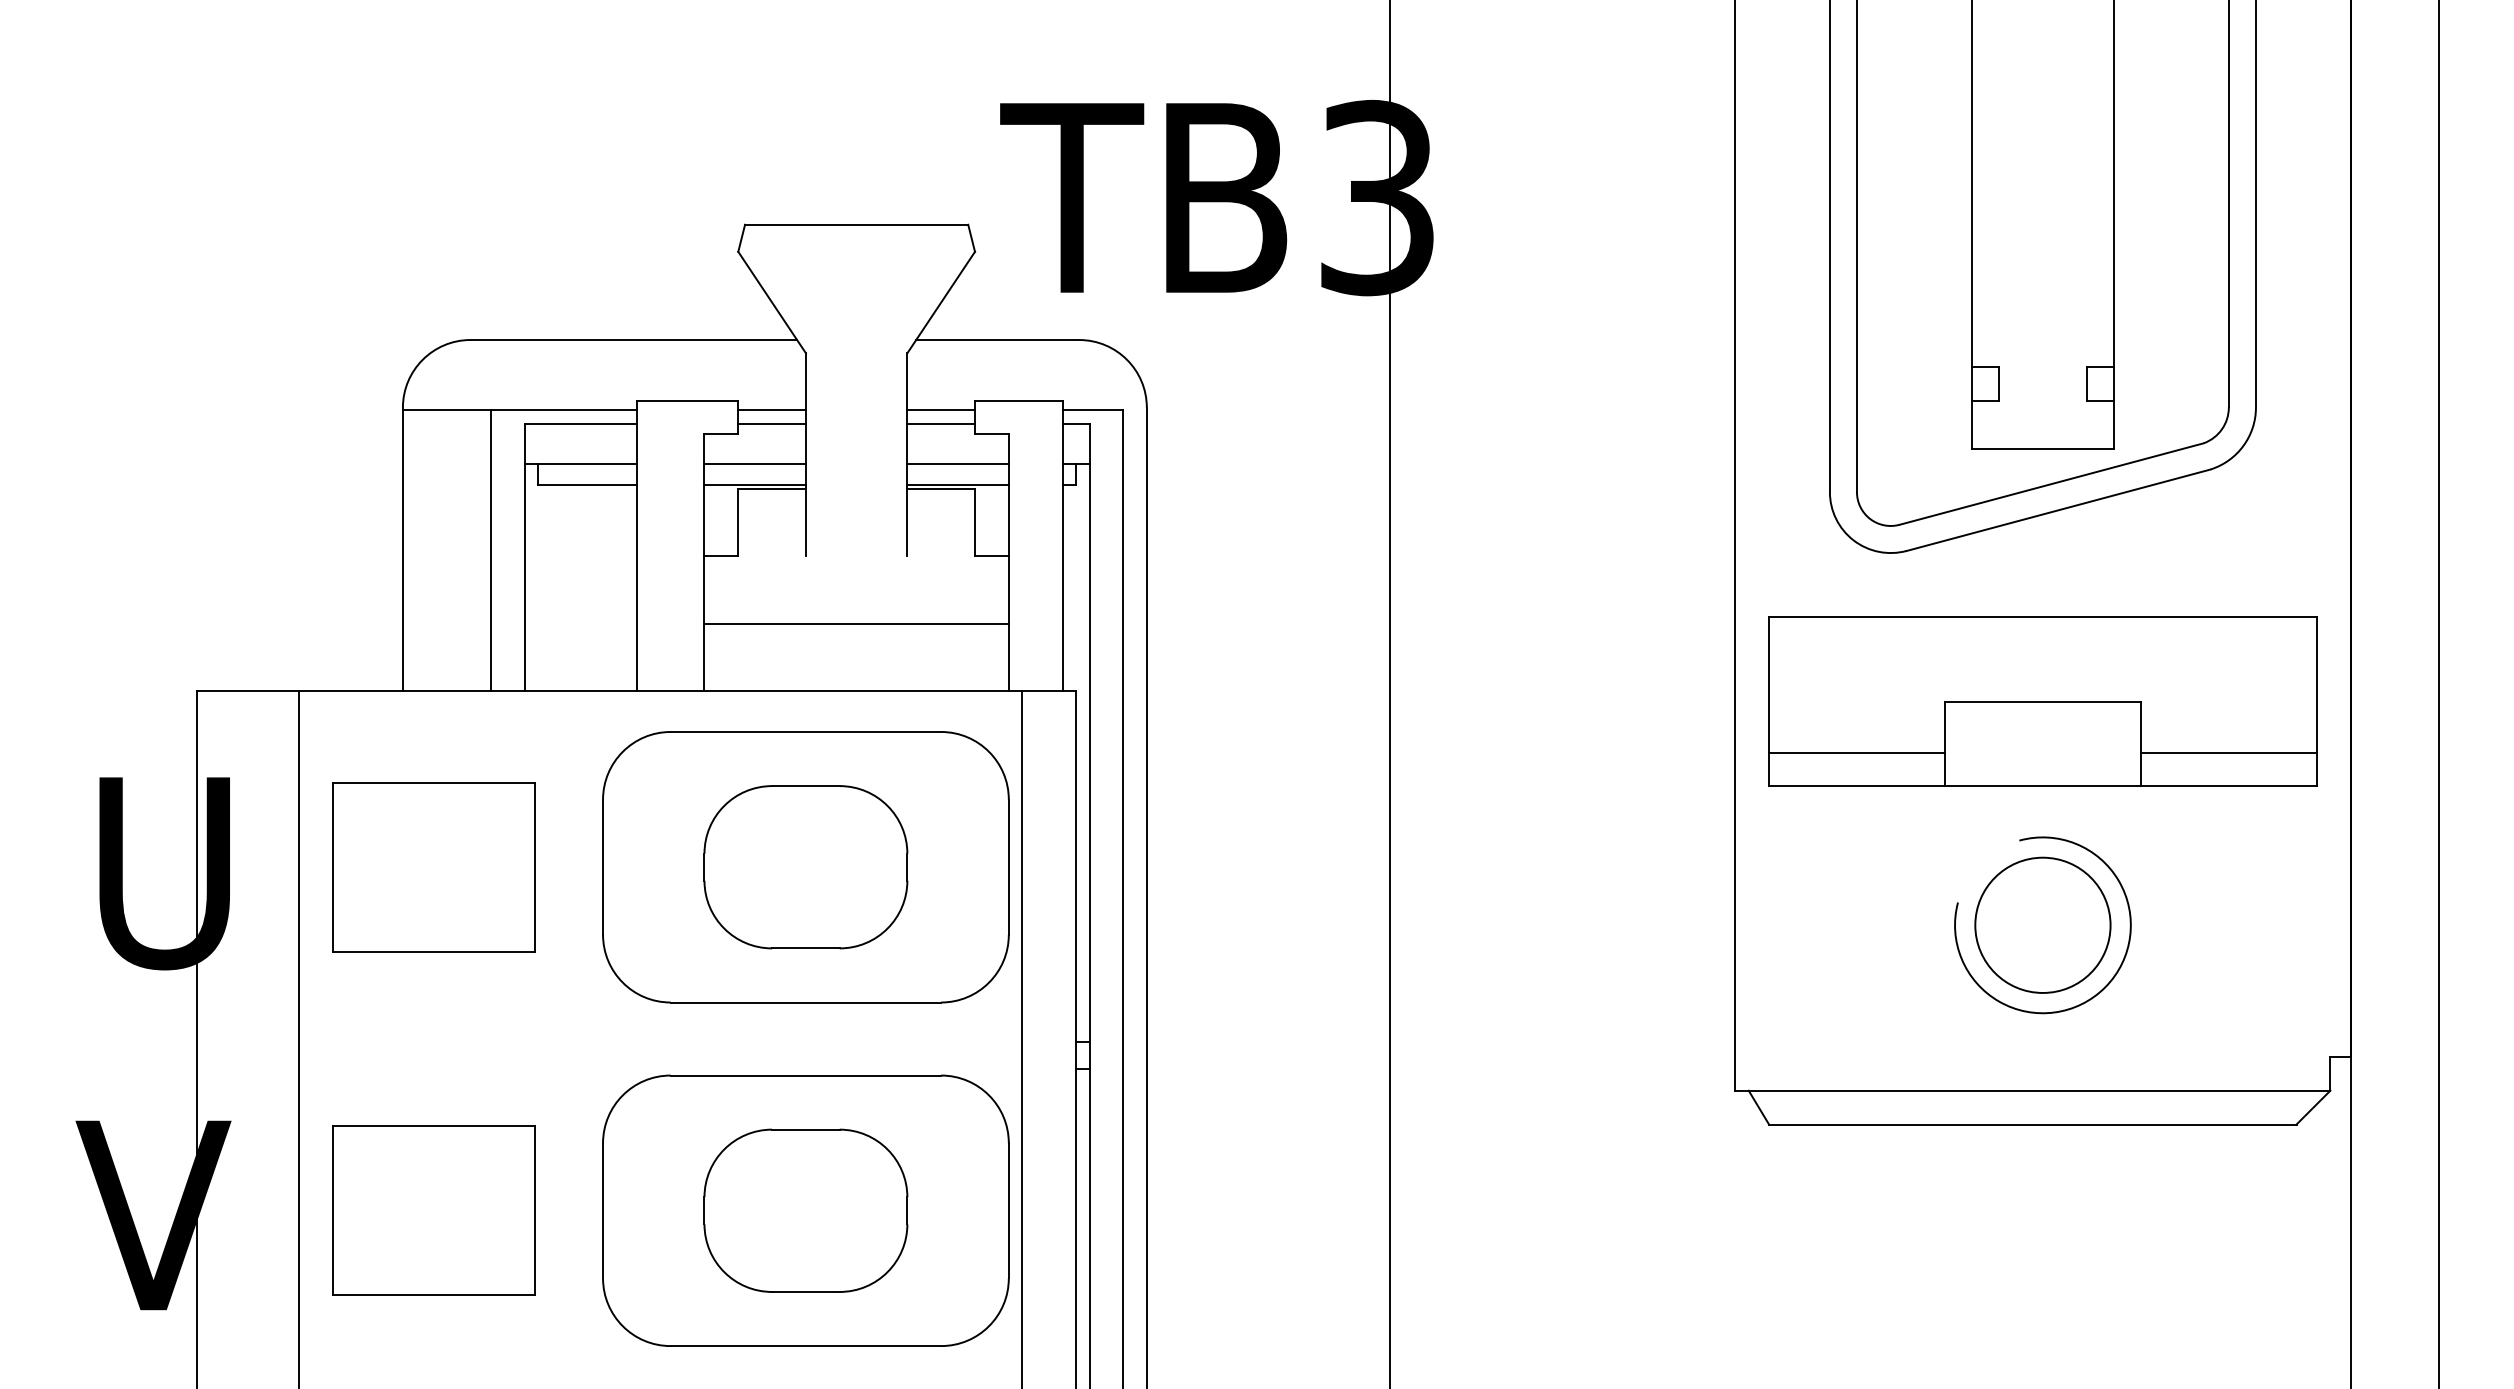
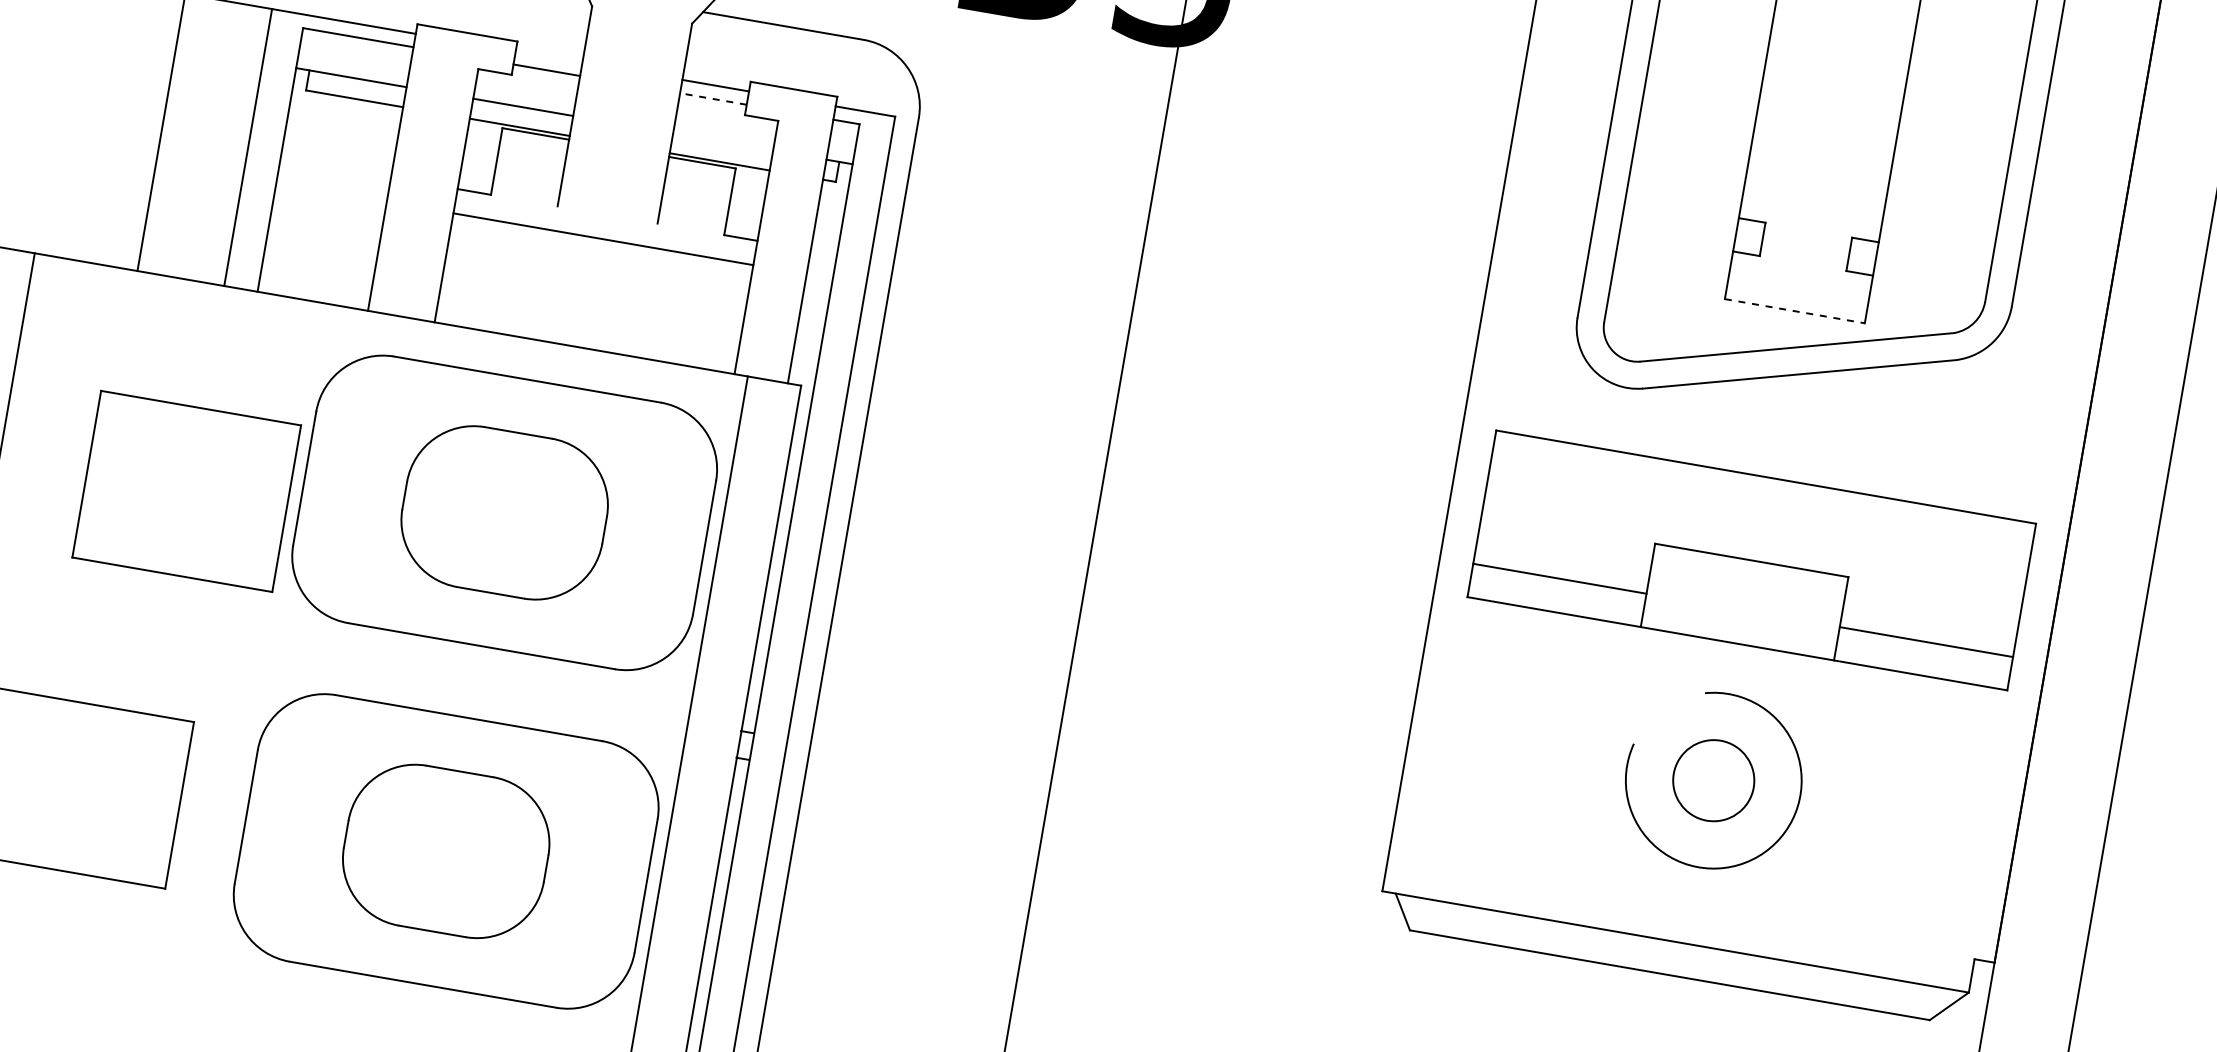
line: (771, 410) -> (548, 56), removed
line: (941, 423) -> (713, 98), solid -> dashed
line: (2043, 448) -> (1795, 310), solid -> dashed
line: (957, 464) -> (722, 141), removed
line: (856, 623) -> (603, 238), moved
part: (433, 867) -> (186, 491), moved
circle: (2042, 924) -> (1713, 779), size x0.6

